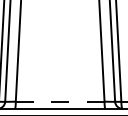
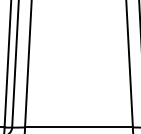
line: (60, 101) -> (79, 127), dashed -> solid

